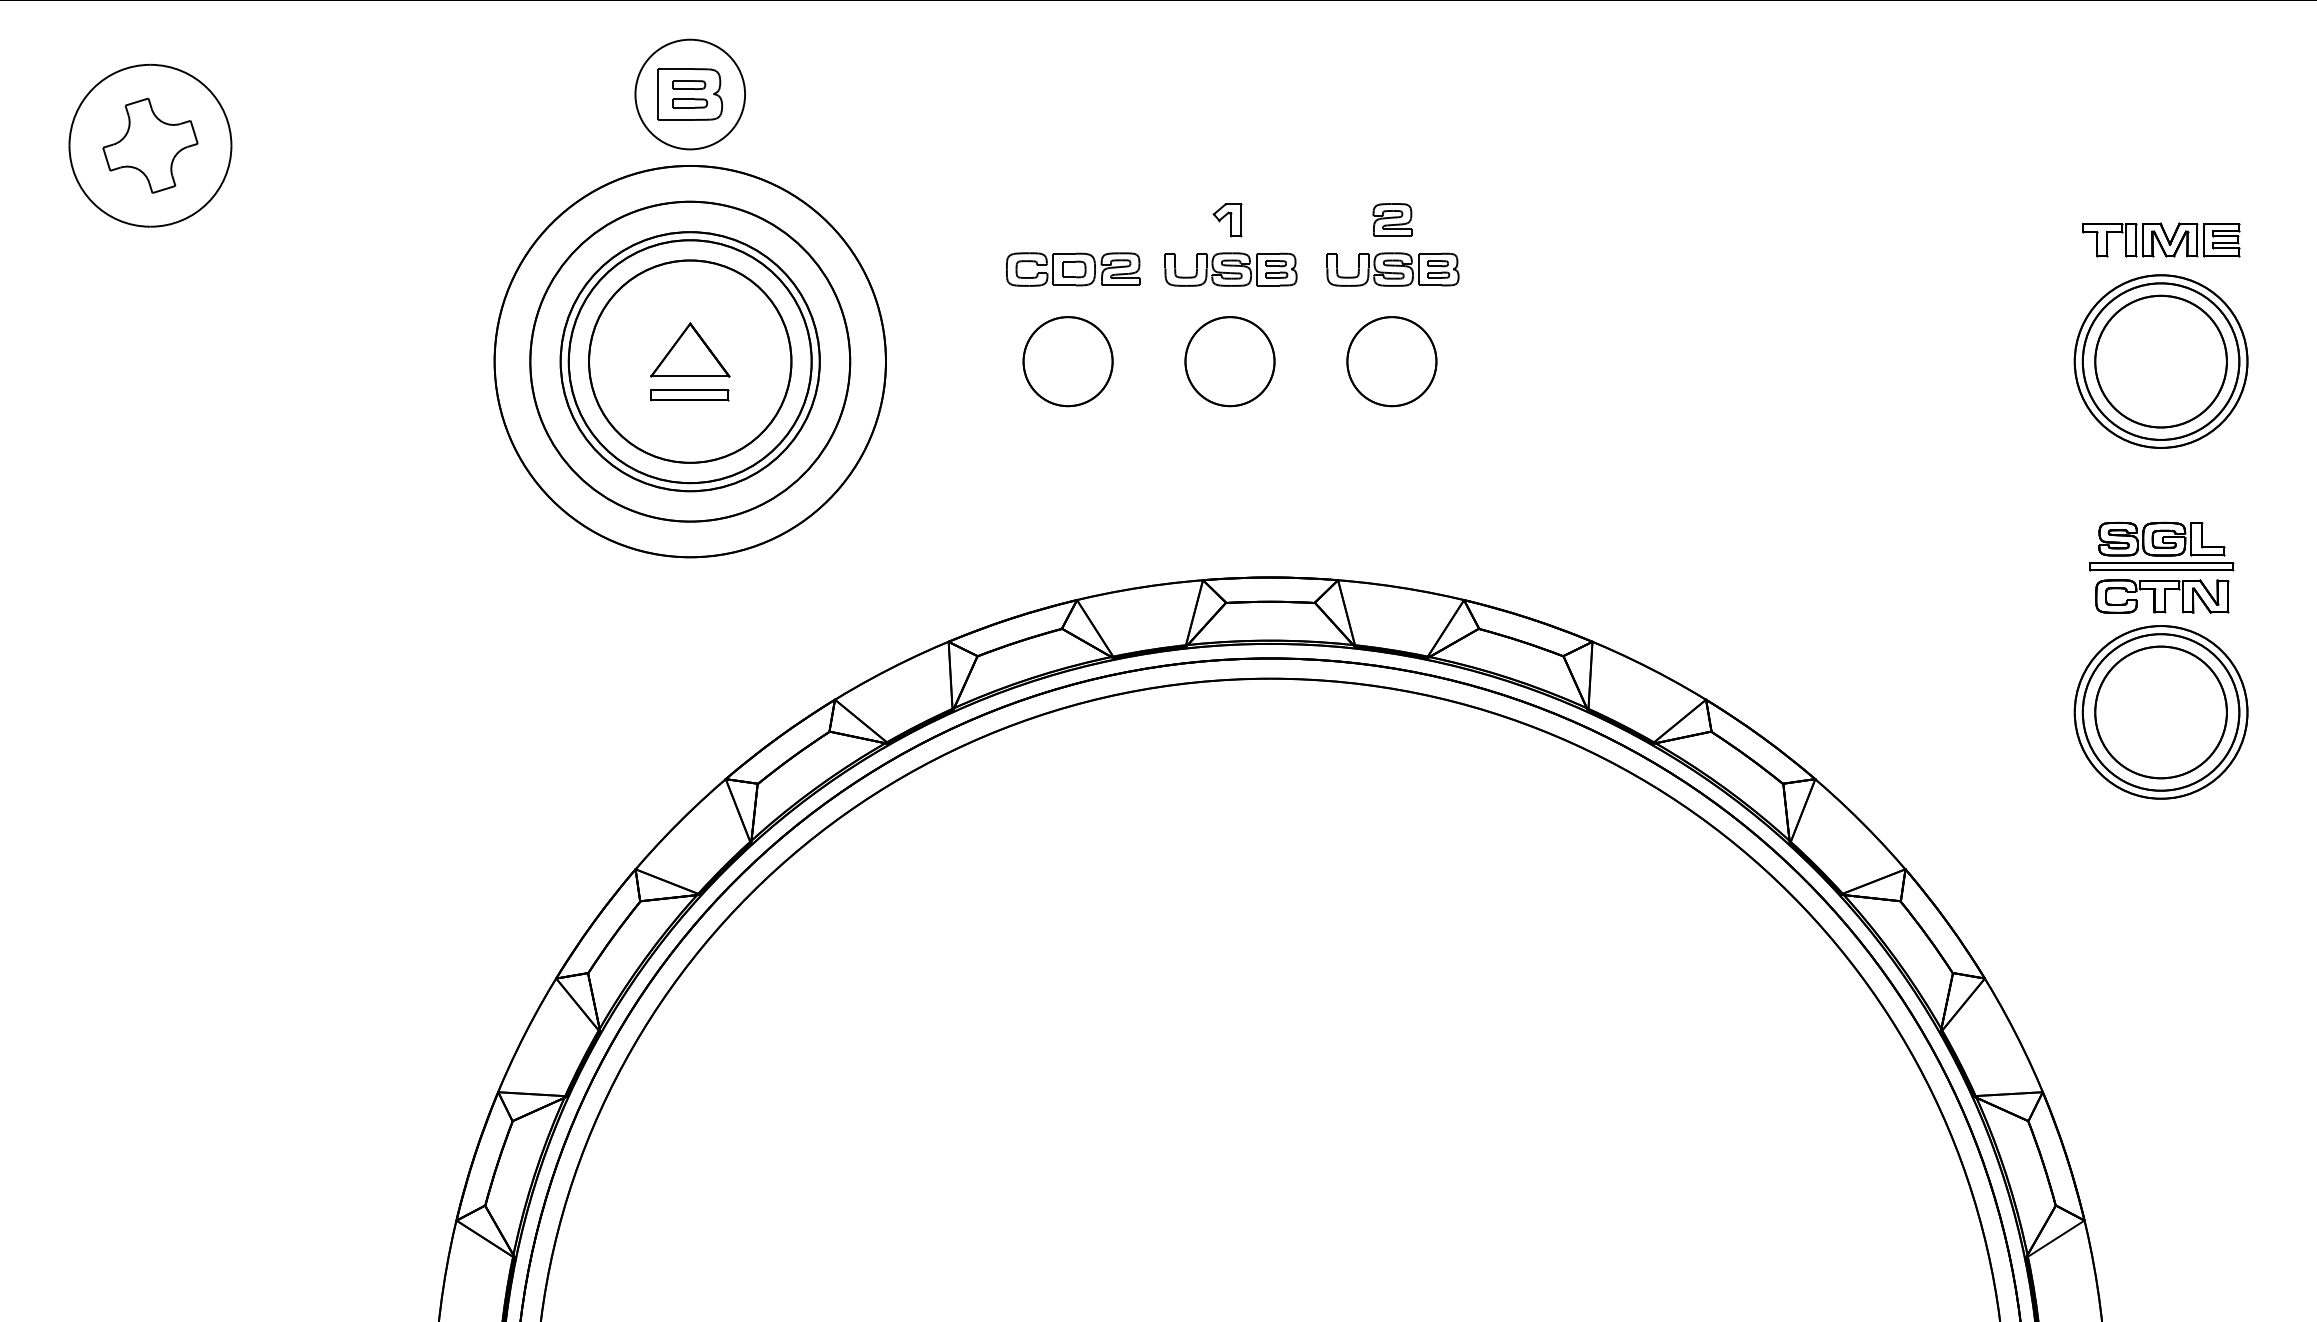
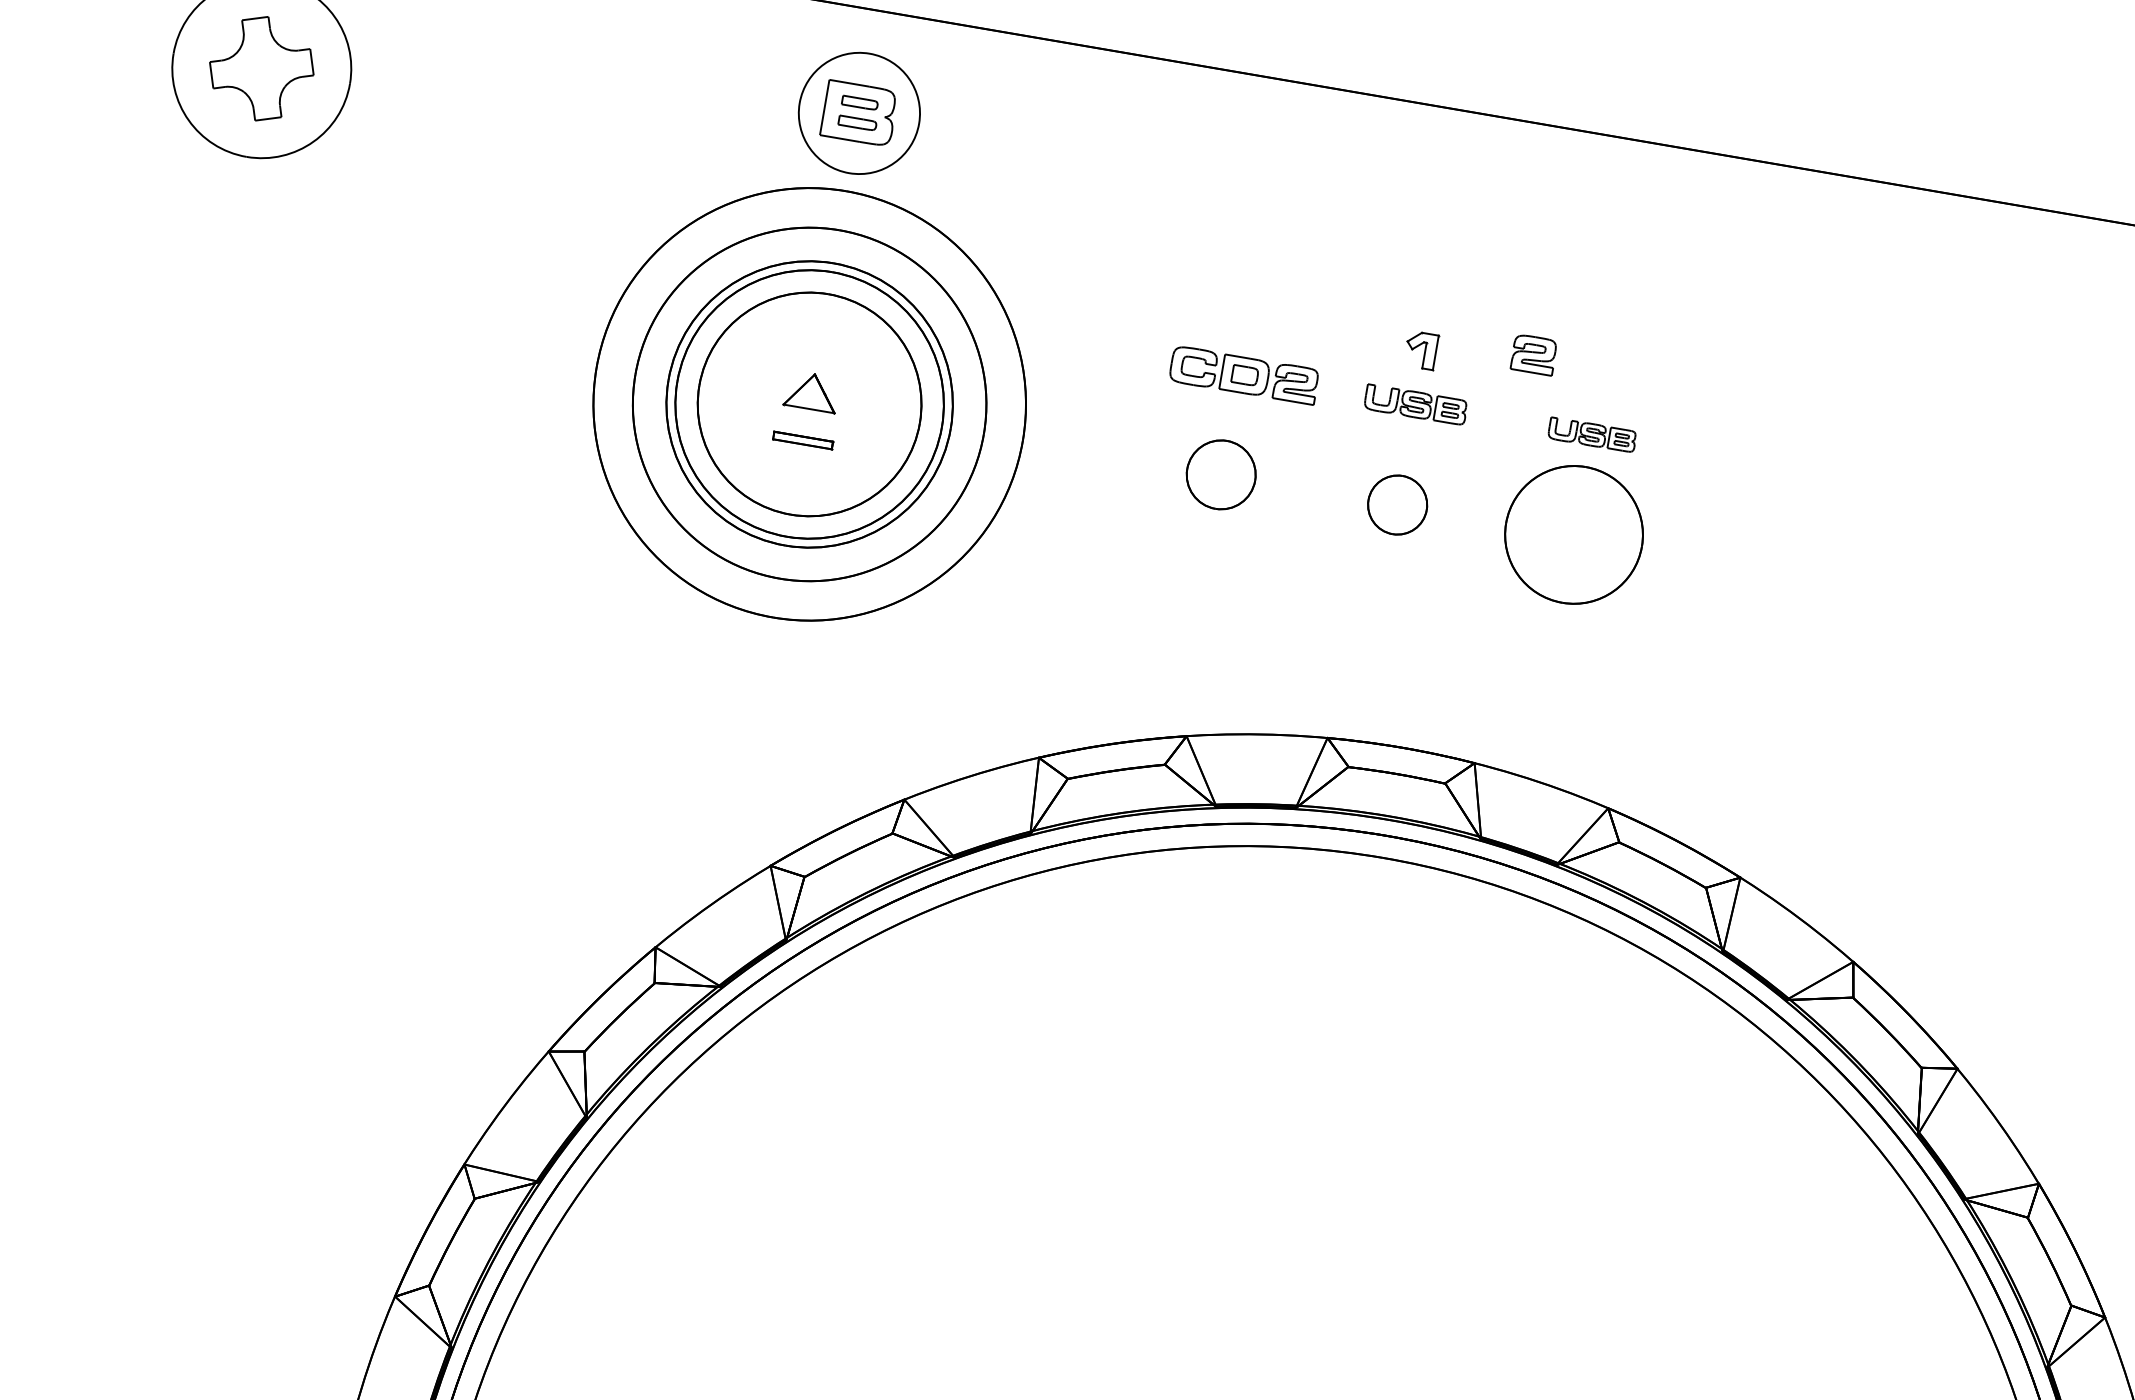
part: (1392, 219) -> (1533, 354), moved
part: (1230, 269) -> (1415, 404), size x0.7
part: (1392, 269) -> (1591, 434), size x0.6
part: (690, 349) -> (812, 391), size x0.6
part: (1067, 361) -> (1220, 474), size x0.7
part: (1229, 361) -> (1397, 504), size x0.6
part: (1391, 361) -> (1573, 534), size x1.4
part: (689, 395) -> (802, 441), size x0.7

